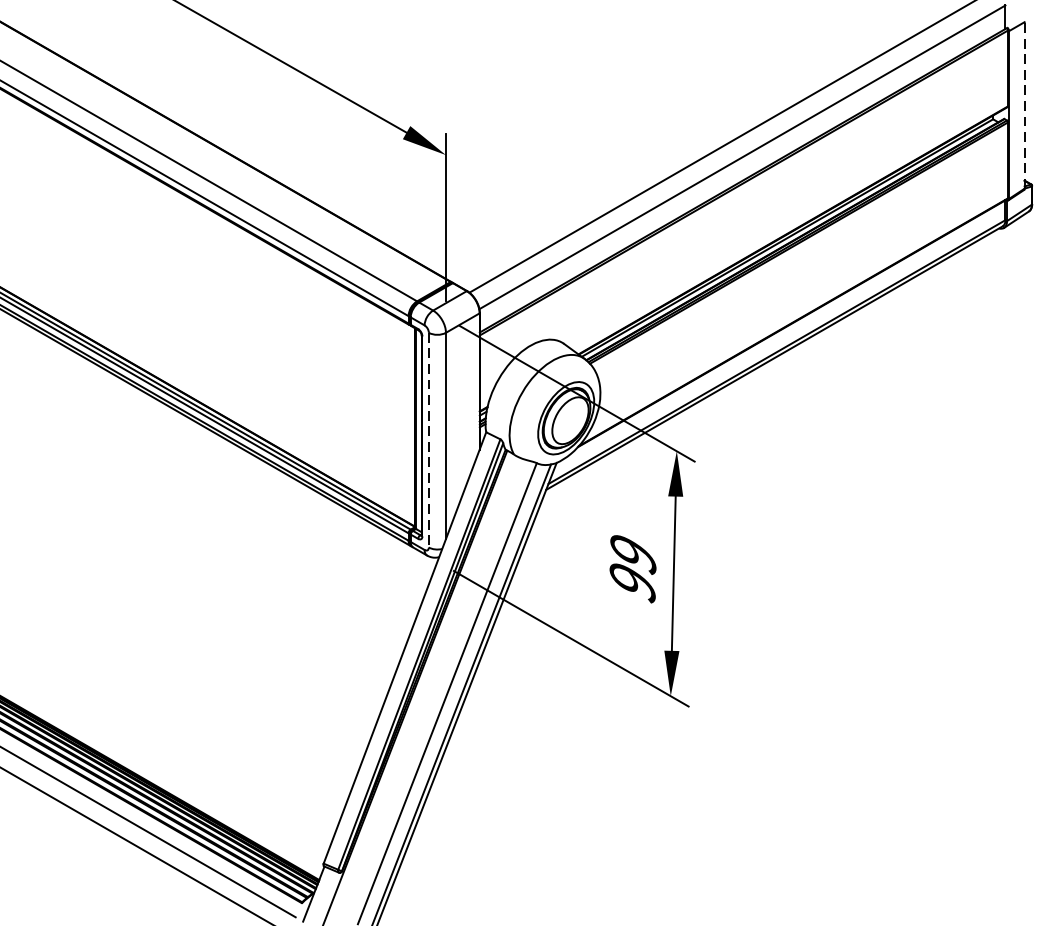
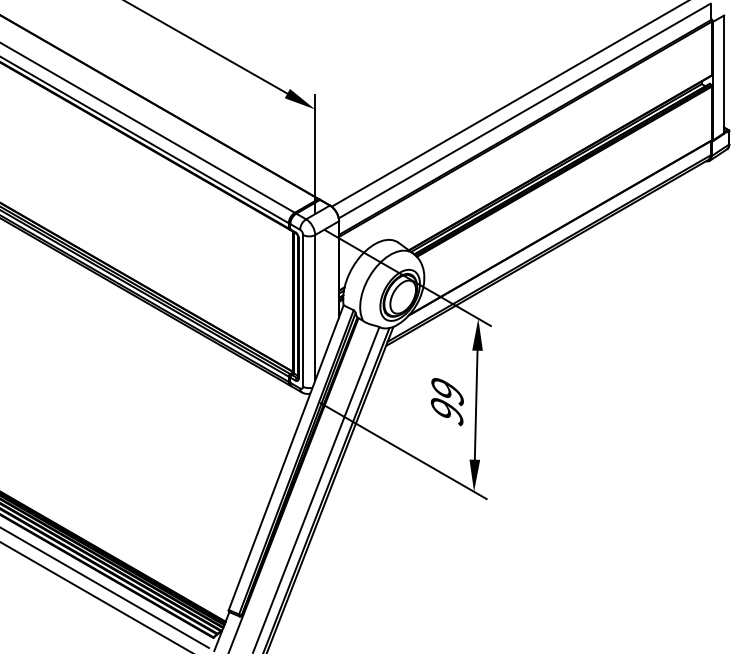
line: (1025, 105) -> (724, 74), dashed -> solid
line: (429, 439) -> (303, 310), dashed -> solid

